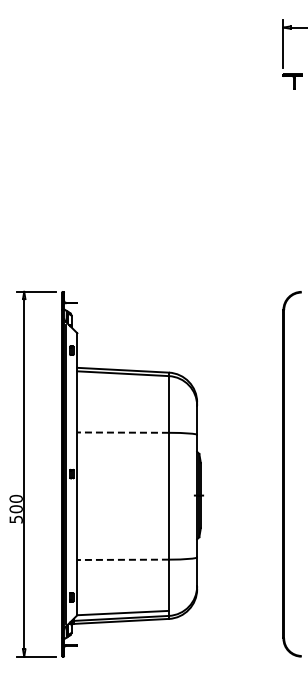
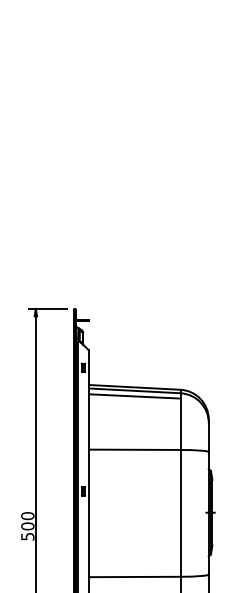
line: (122, 379) -> (134, 396), added
line: (123, 432) -> (135, 449), dashed -> solid
line: (123, 559) -> (135, 576), dashed -> solid

